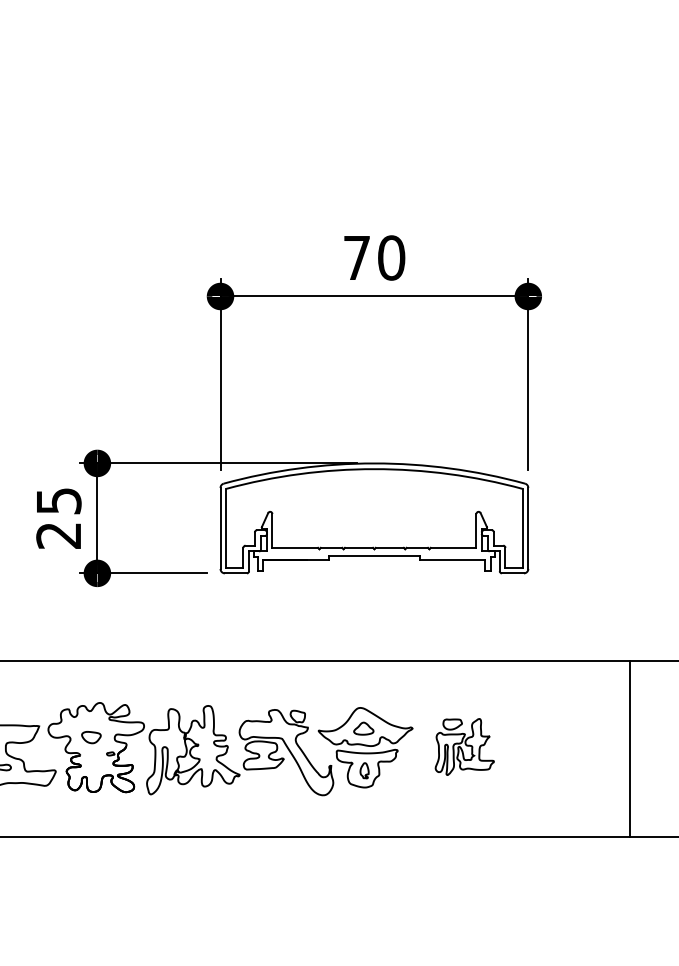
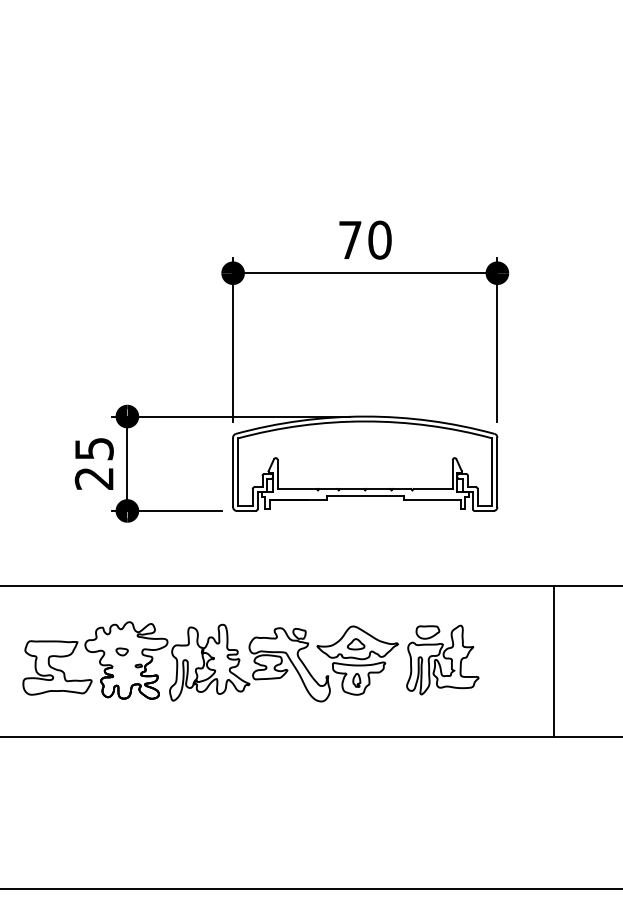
part: (90, 737) -> (121, 651), size x0.71
part: (464, 746) -> (442, 659), size x1.43
line: (630, 748) -> (554, 661), moved

